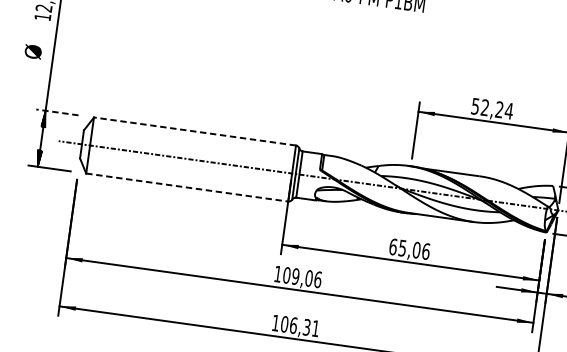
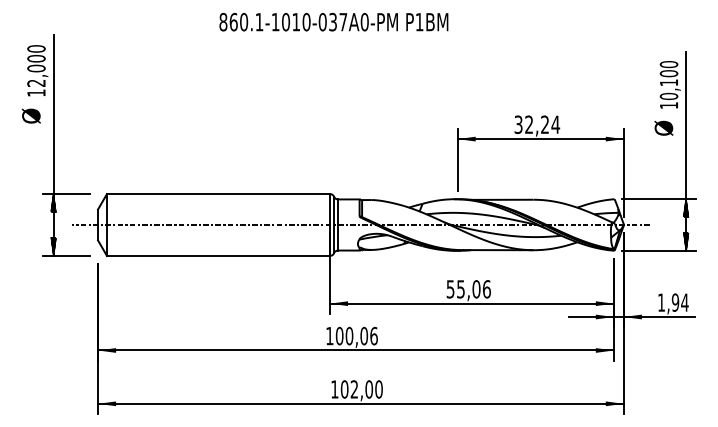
text: (32, 51) -> (30, 115), moved
text: (475, 106) -> (518, 124), 52,24 -> 32,24
line: (57, 112) -> (66, 194), dashed -> solid
line: (194, 131) -> (218, 194), dashed -> solid
line: (187, 187) -> (218, 255), dashed -> solid
text: (393, 247) -> (450, 289), 65,06 -> 55,06
text: (295, 276) -> (349, 336), 109,06 -> 100,06
text: (304, 327) -> (366, 389), 106,31 -> 102,00

